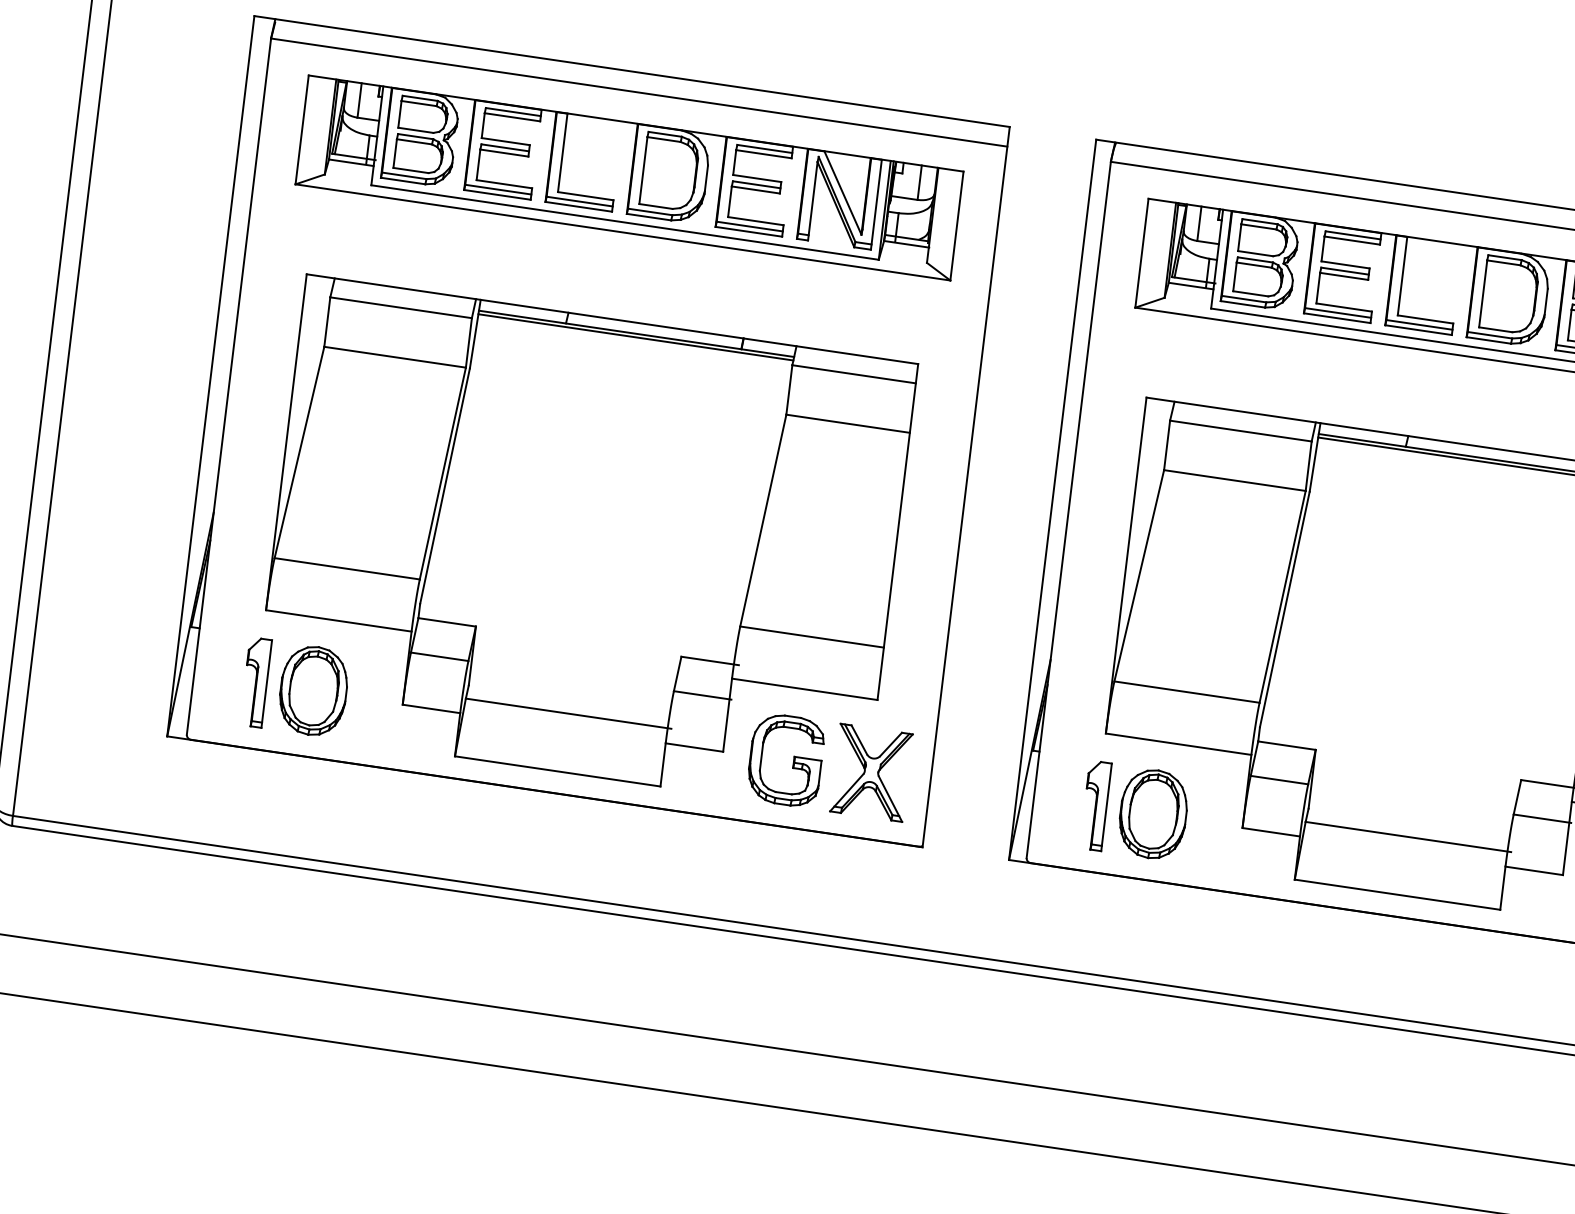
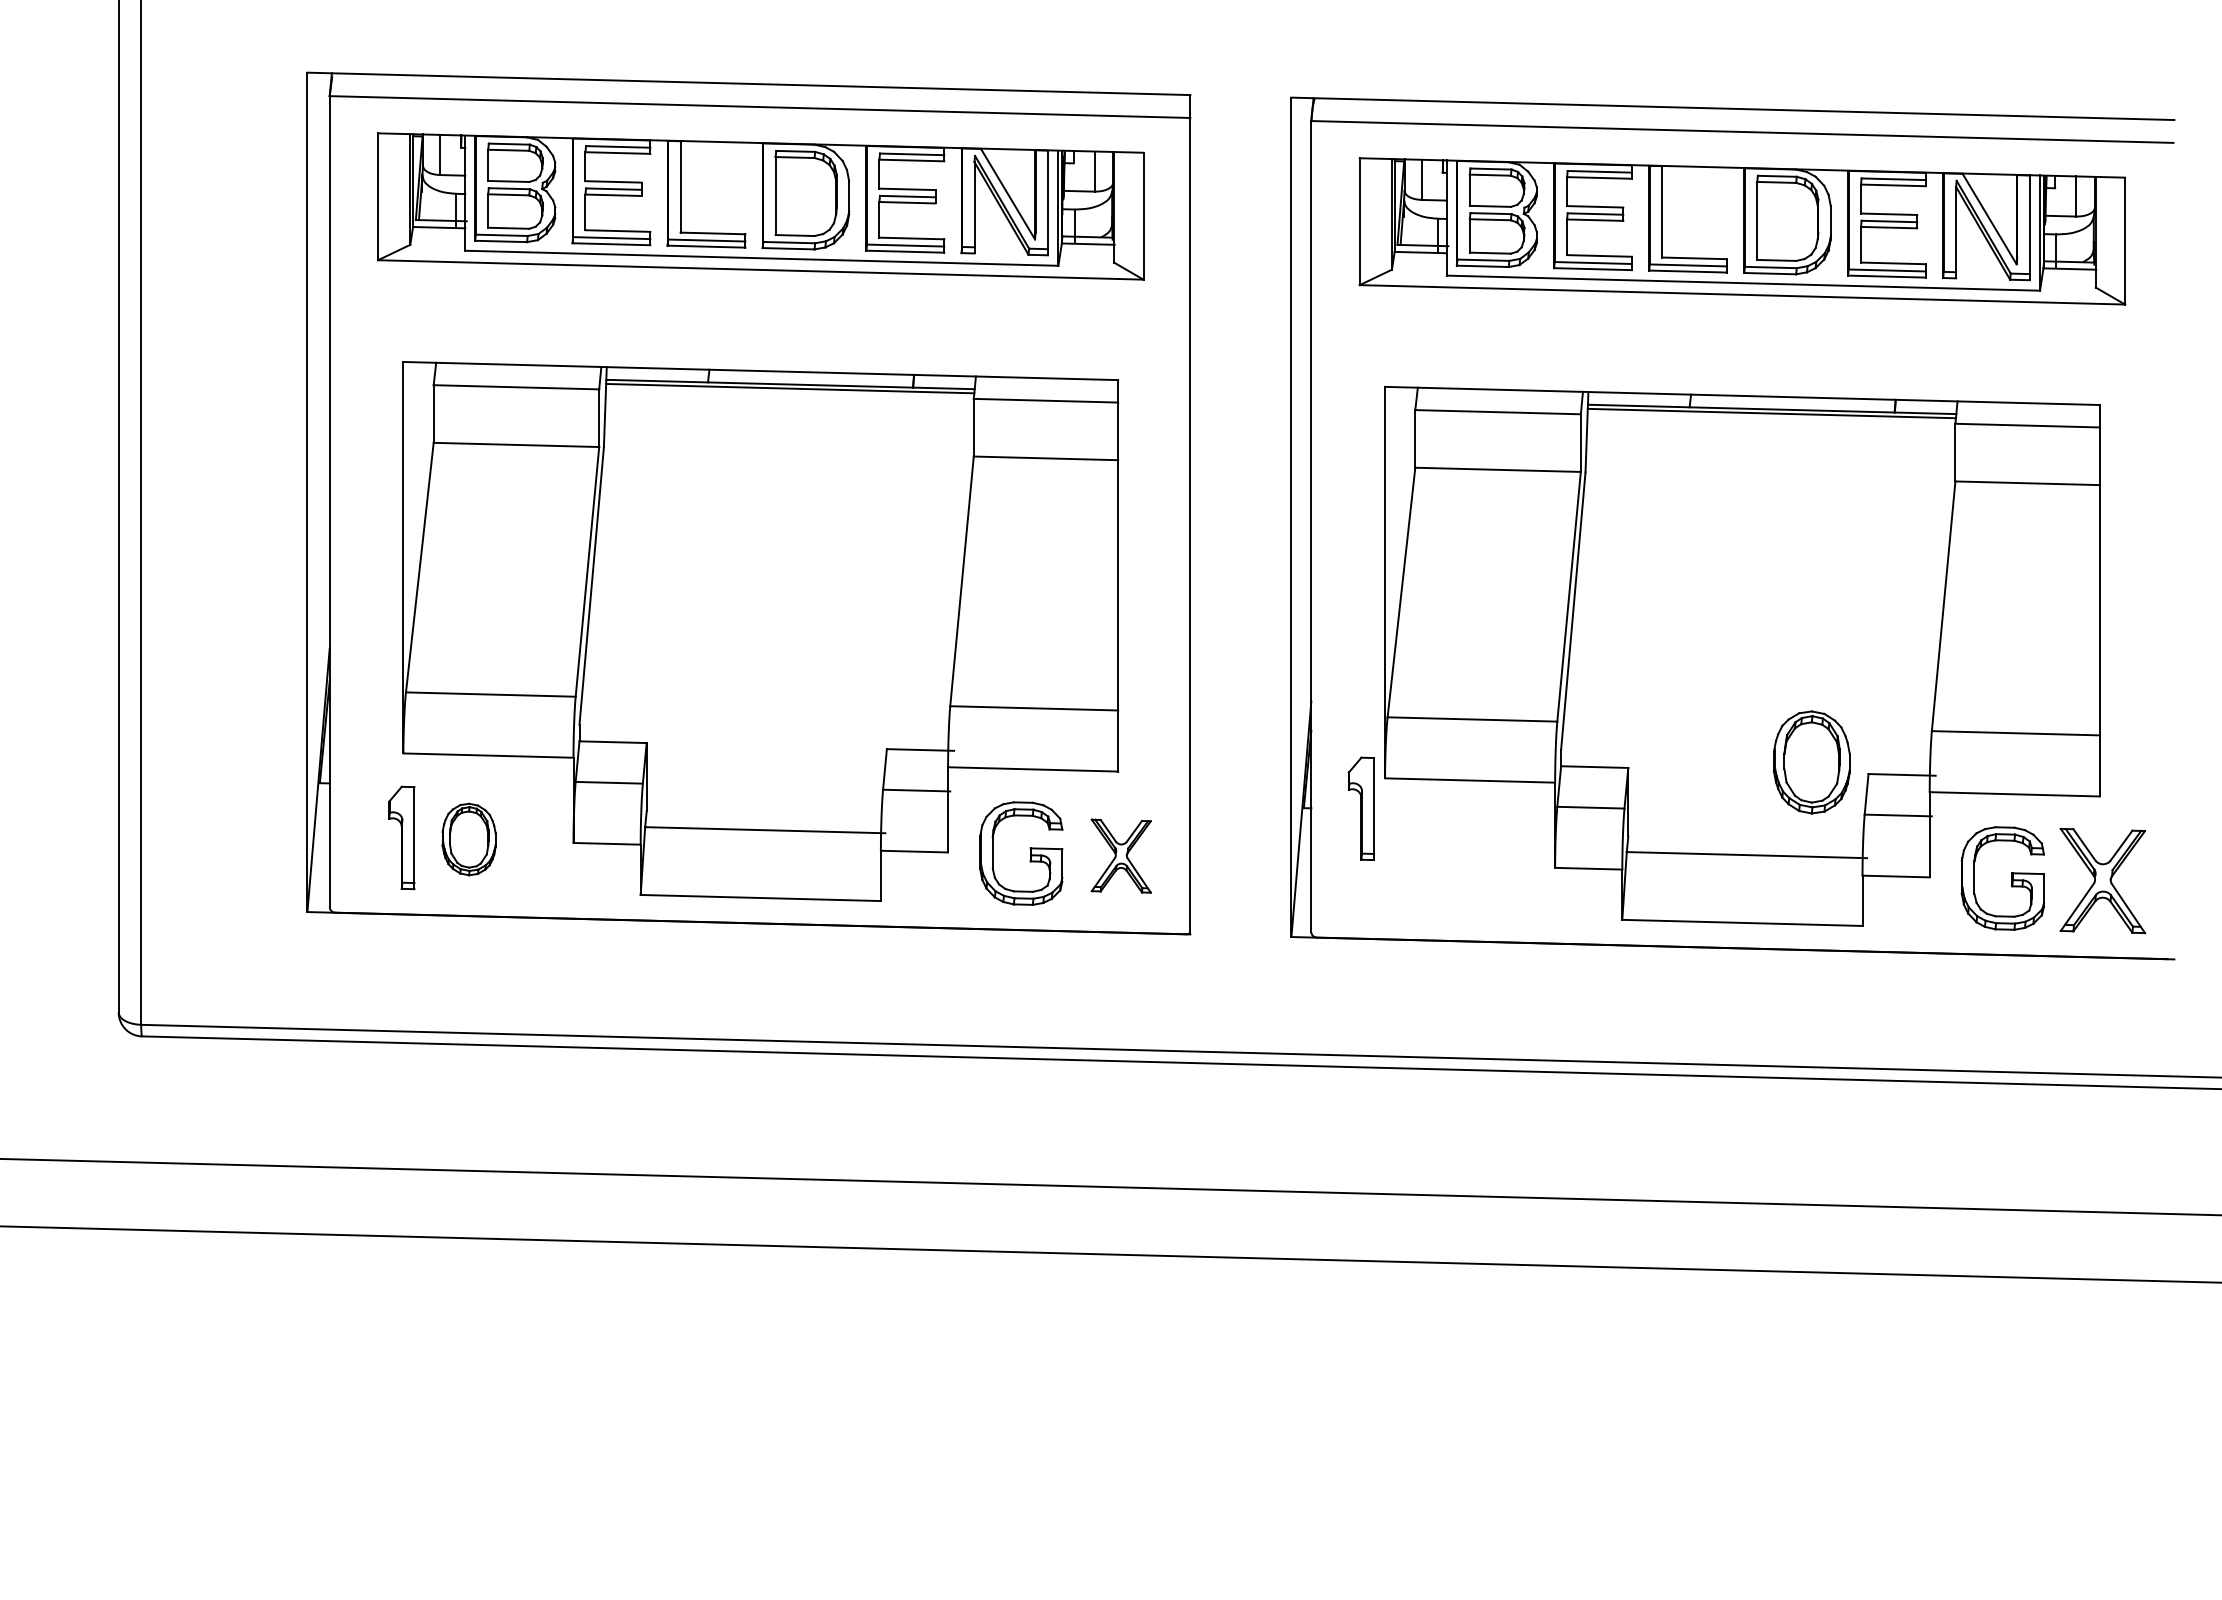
part: (312, 690) -> (468, 839), size x0.7
part: (871, 773) -> (1121, 856), size x0.7
part: (1094, 805) -> (1360, 808), moved
part: (1153, 814) -> (1811, 762), moved

